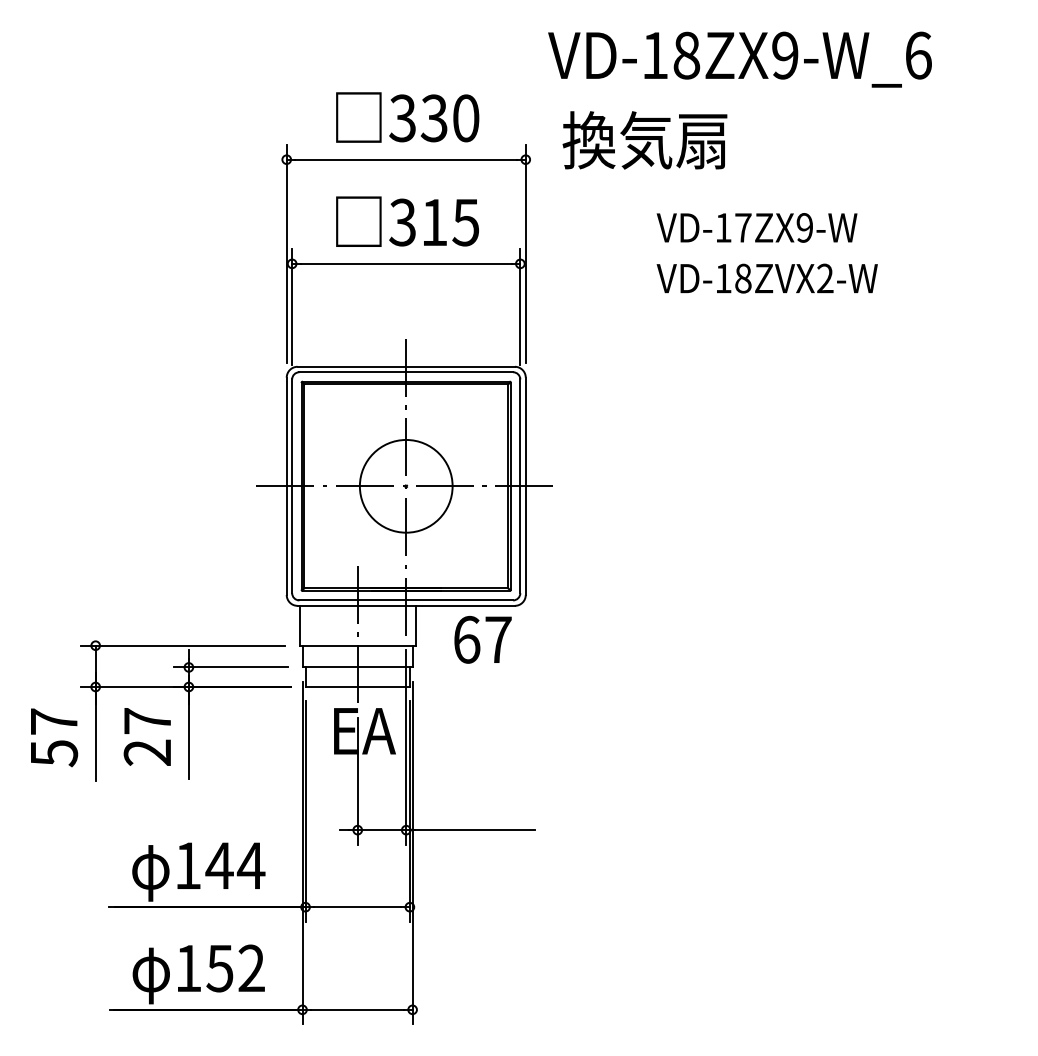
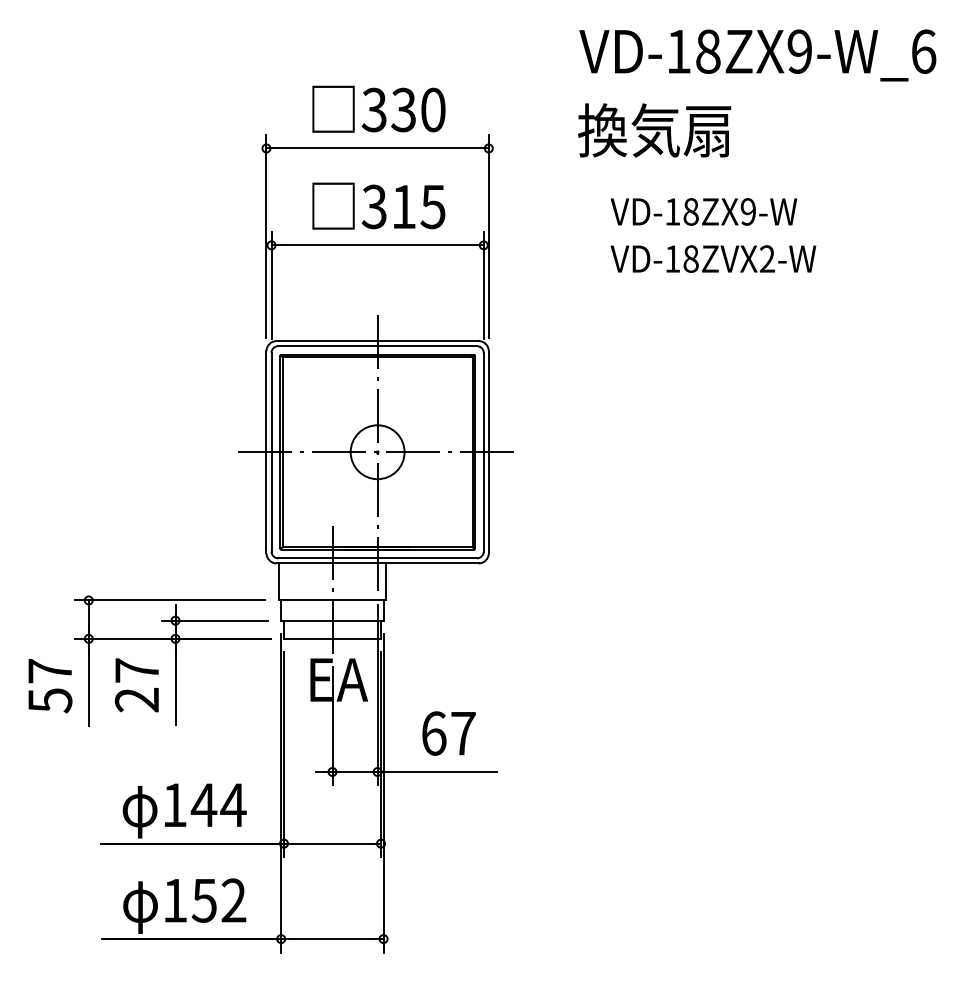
text: (739, 59) -> (757, 55), moved
text: (644, 140) -> (654, 130), moved
text: (743, 227) -> (691, 211), VD-17ZX9-W -> VD-18ZX9-W
circle: (406, 486) -> (377, 452), size x0.62
text: (482, 639) -> (448, 733), moved

